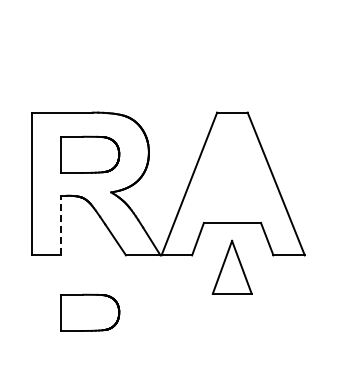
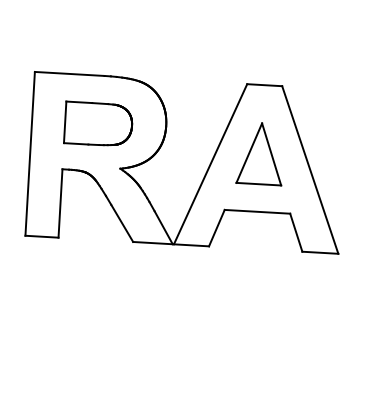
line: (60, 225) -> (59, 203), dashed -> solid
part: (231, 266) -> (259, 152), moved
part: (90, 312) -> (88, 305), removed

